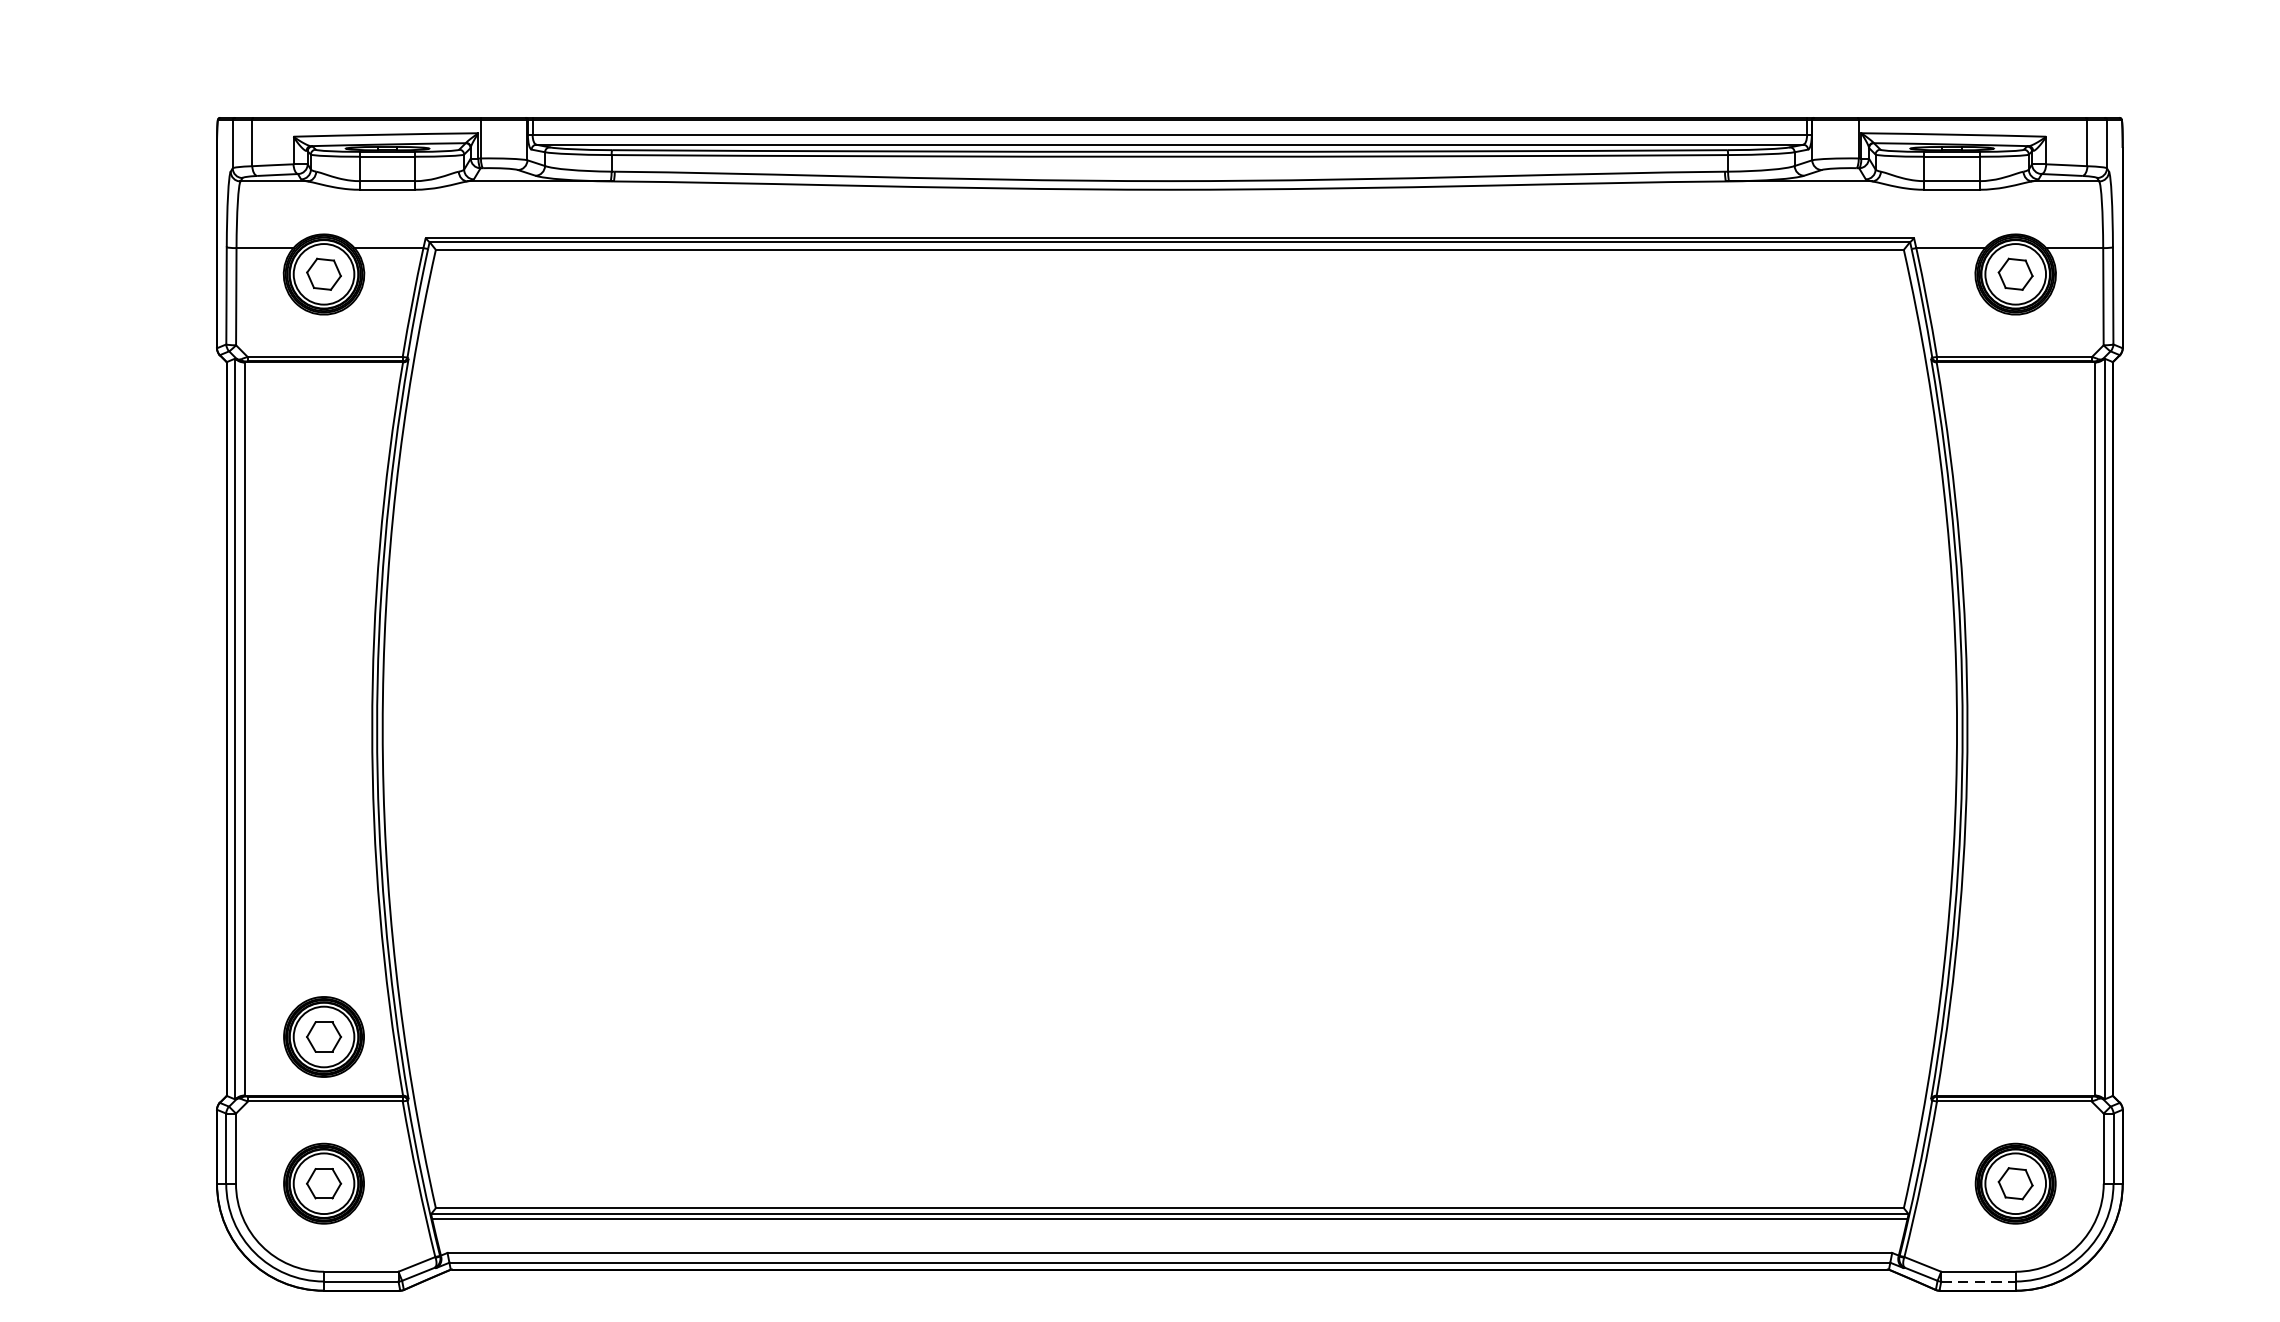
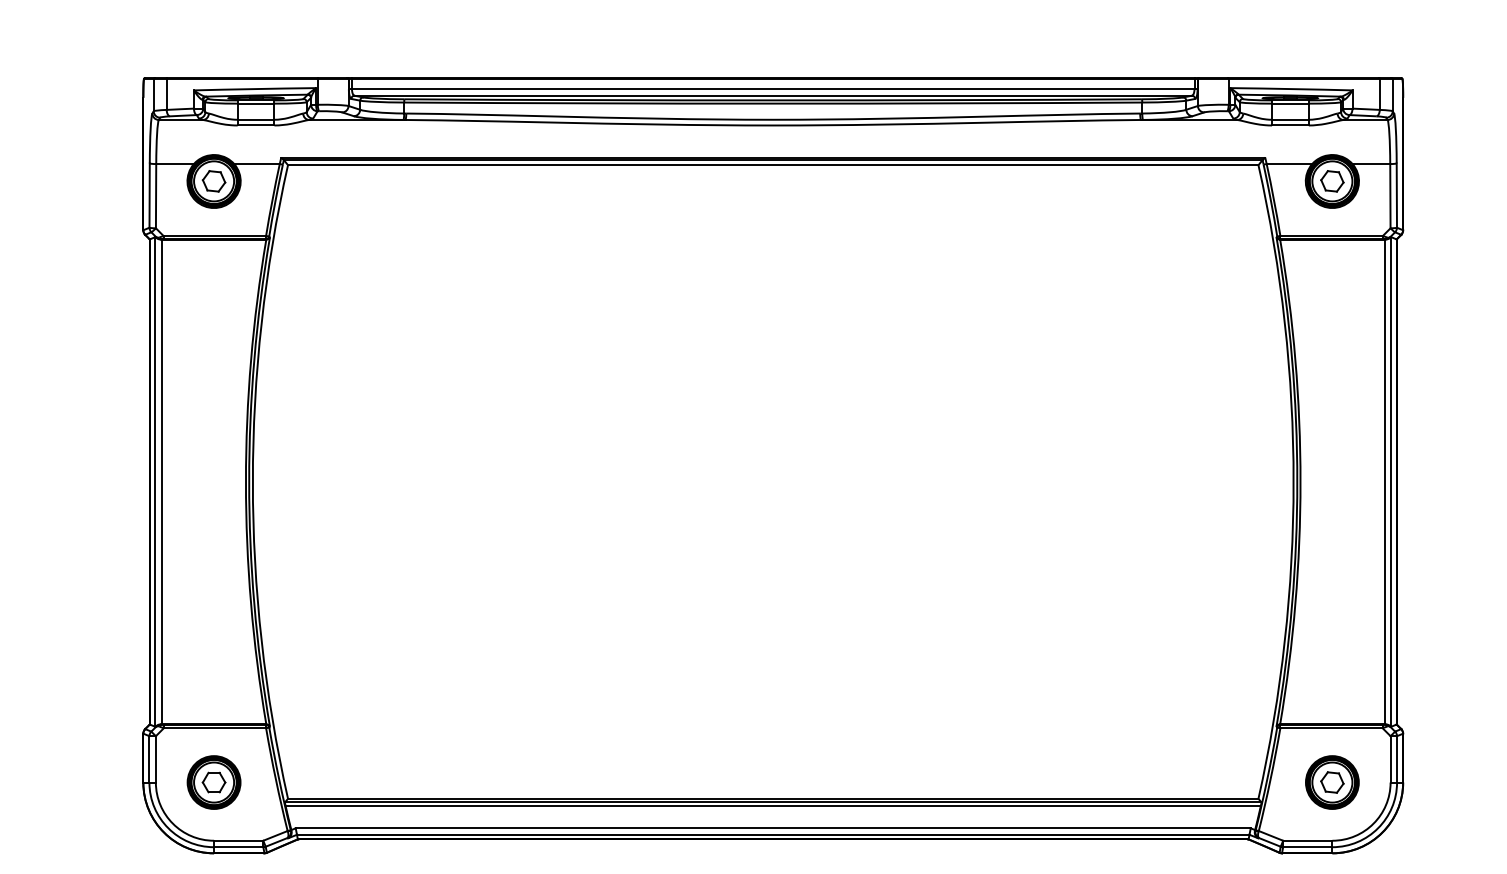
part: (323, 1036) -> (213, 685), removed
line: (1978, 1281) -> (1307, 847), dashed -> solid

